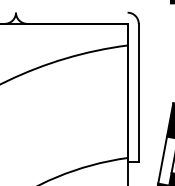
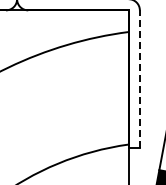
line: (138, 92) -> (139, 79), solid -> dashed

